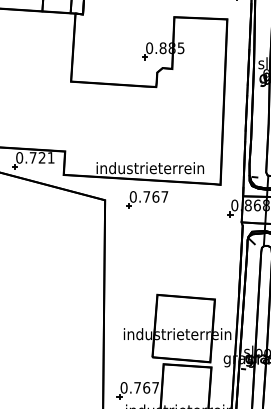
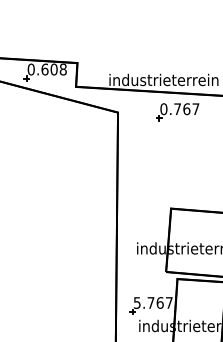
text: (41, 157) -> (53, 69), 0.721 -> 0.608
part: (147, 199) -> (178, 111), moved
text: (123, 387) -> (136, 302), 0.767 -> 5.767

